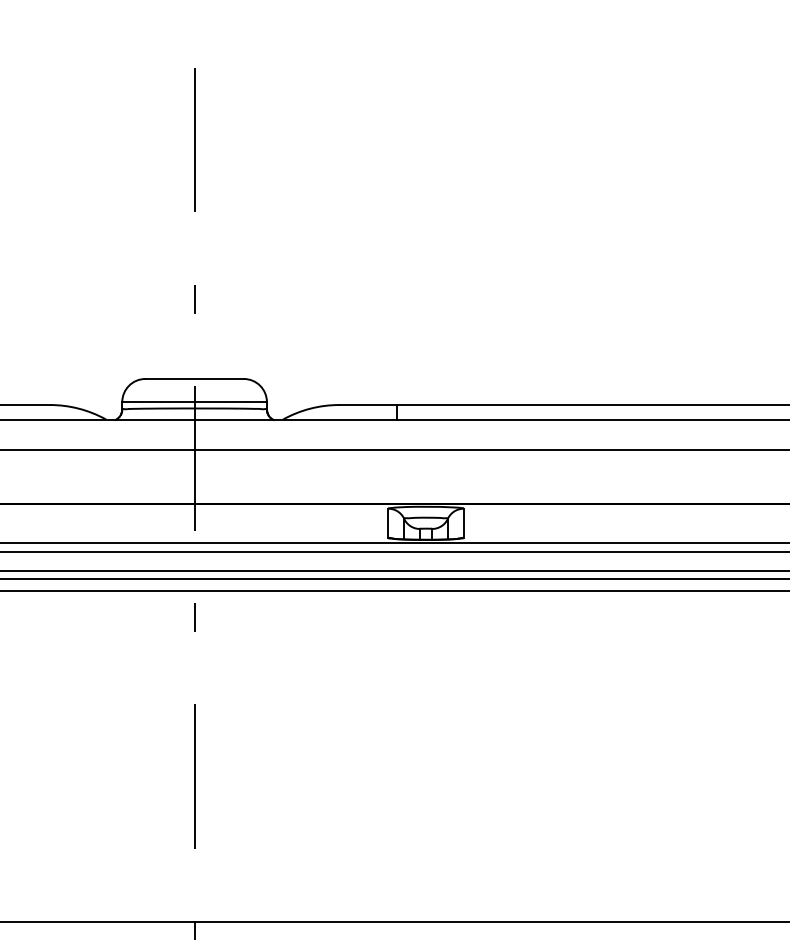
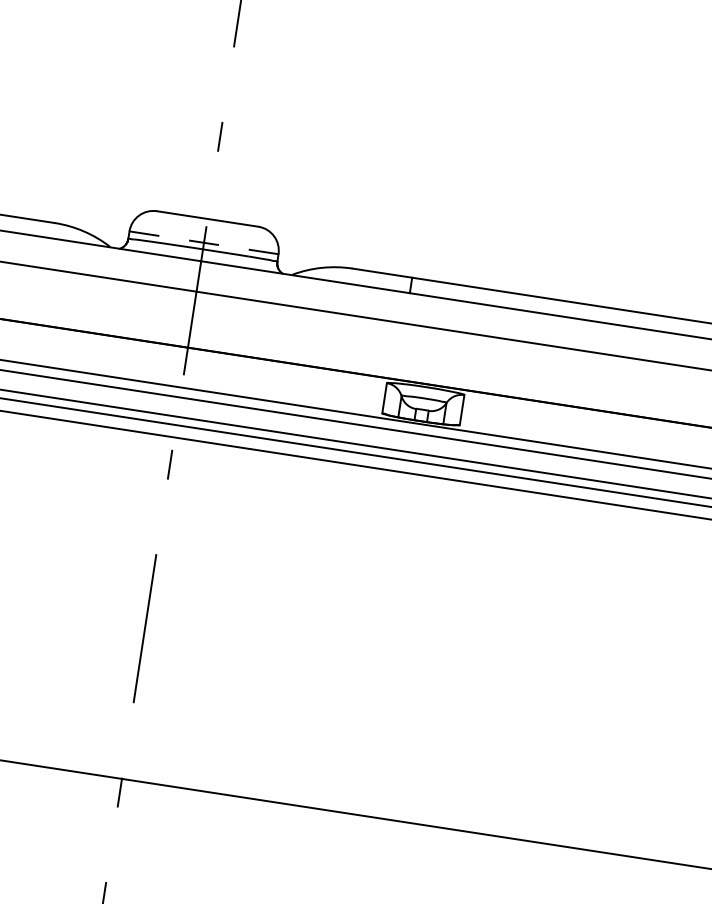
line: (195, 402) -> (204, 243), solid -> dashed

